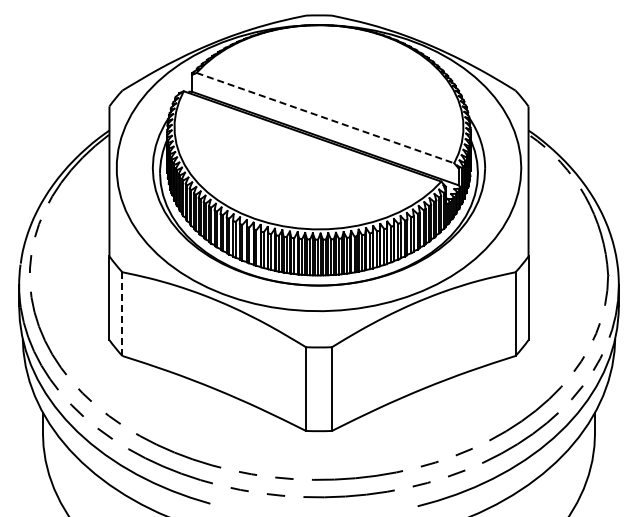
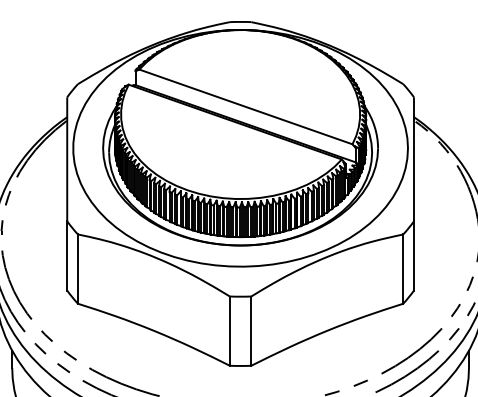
line: (325, 118) -> (245, 107), dashed -> solid
line: (122, 314) -> (78, 269), dashed -> solid

